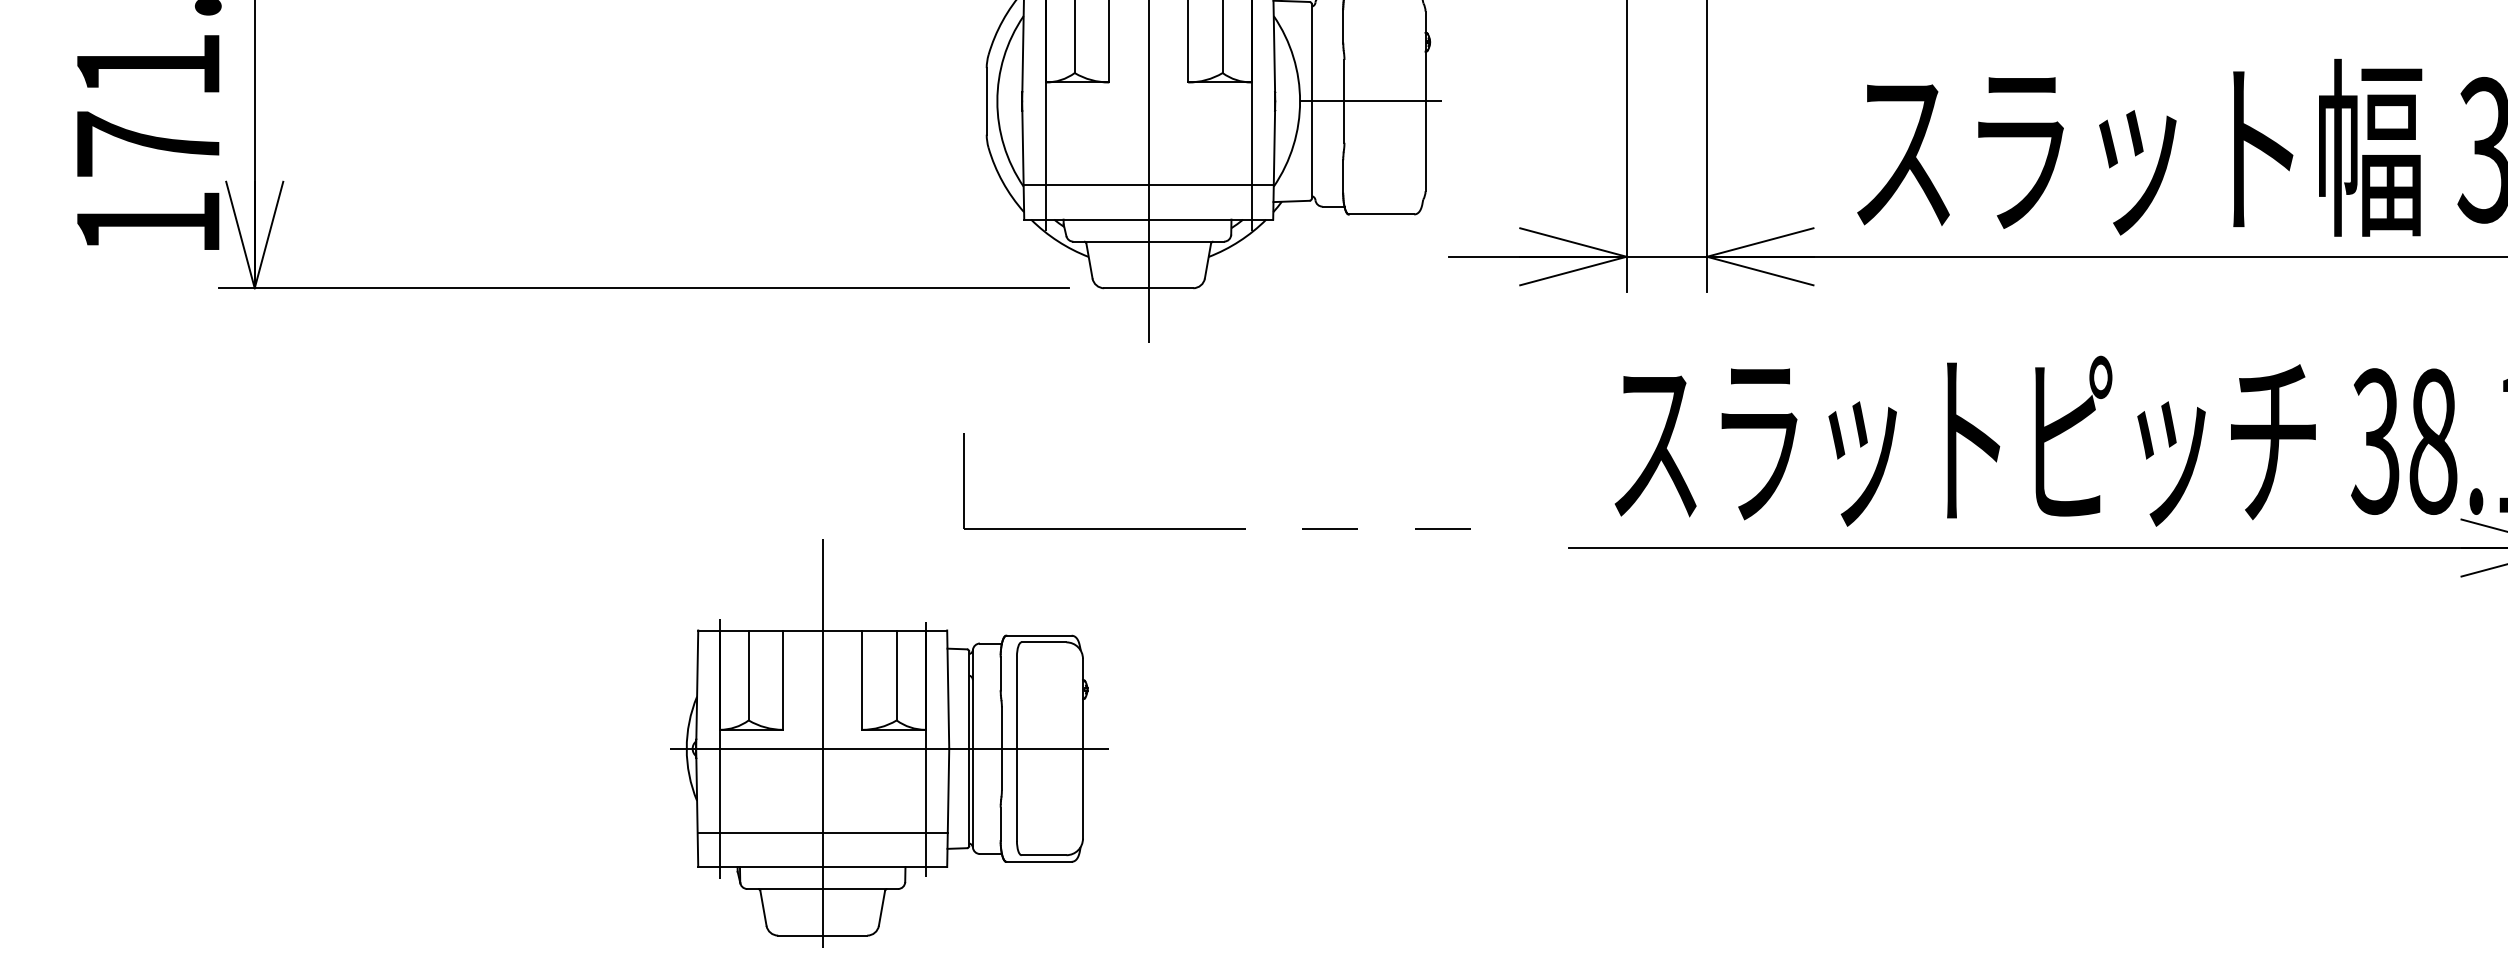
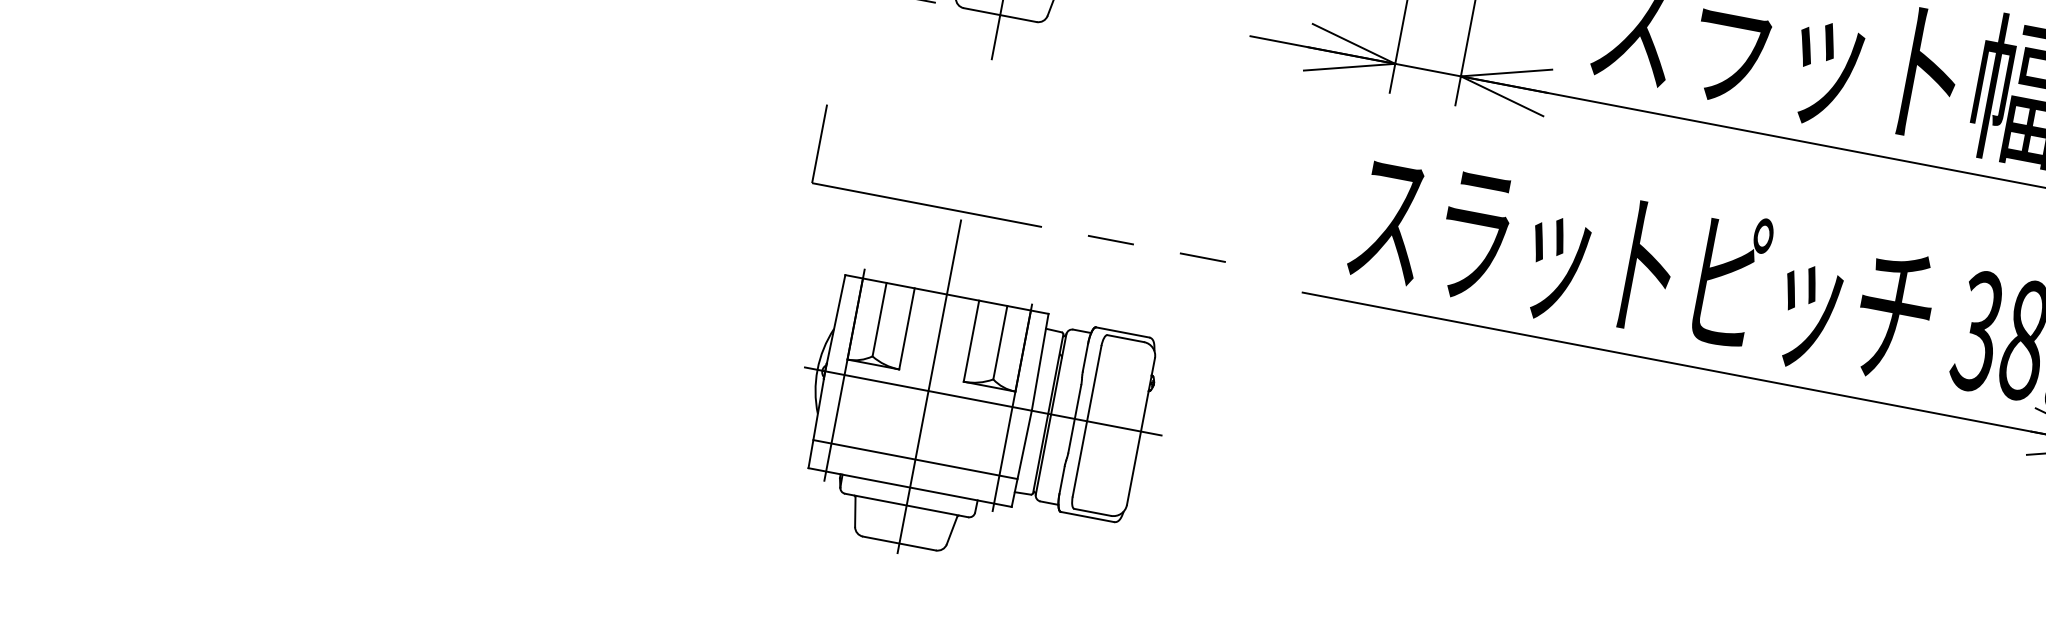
part: (889, 743) -> (983, 397), moved

